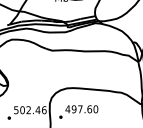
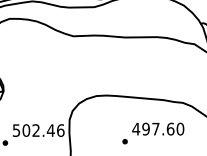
text: (78, 111) -> (152, 132), moved

